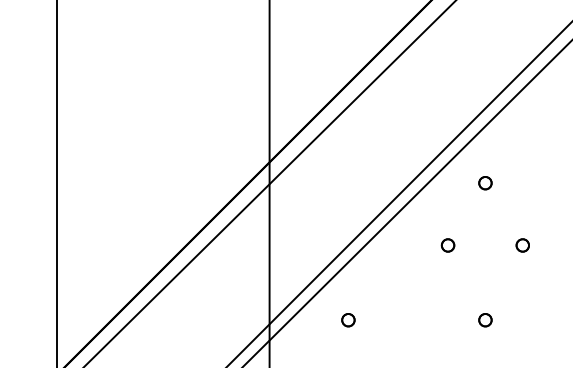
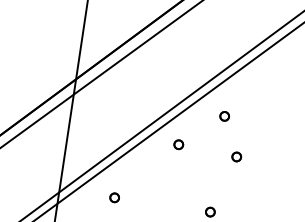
part: (447, 245) -> (178, 144), moved
part: (522, 245) -> (236, 156), moved

